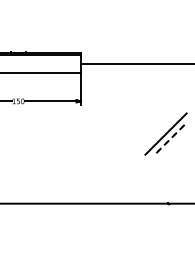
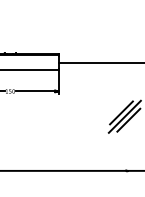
line: (161, 128) -> (121, 112), added
line: (171, 138) -> (129, 120), dashed -> solid

